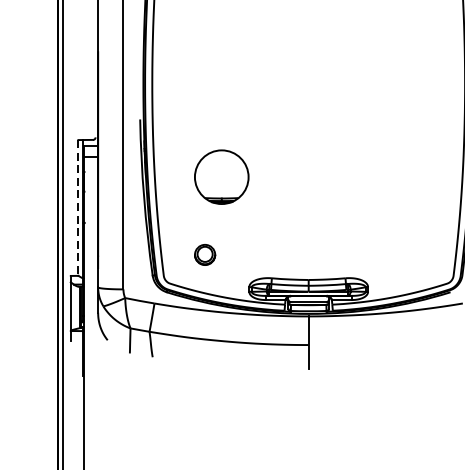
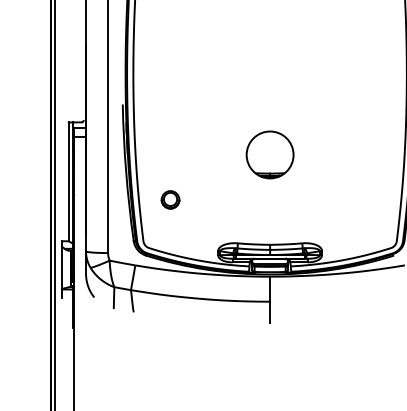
part: (221, 176) -> (269, 154), moved
line: (78, 208) -> (68, 182), dashed -> solid
part: (205, 254) -> (170, 199), moved

